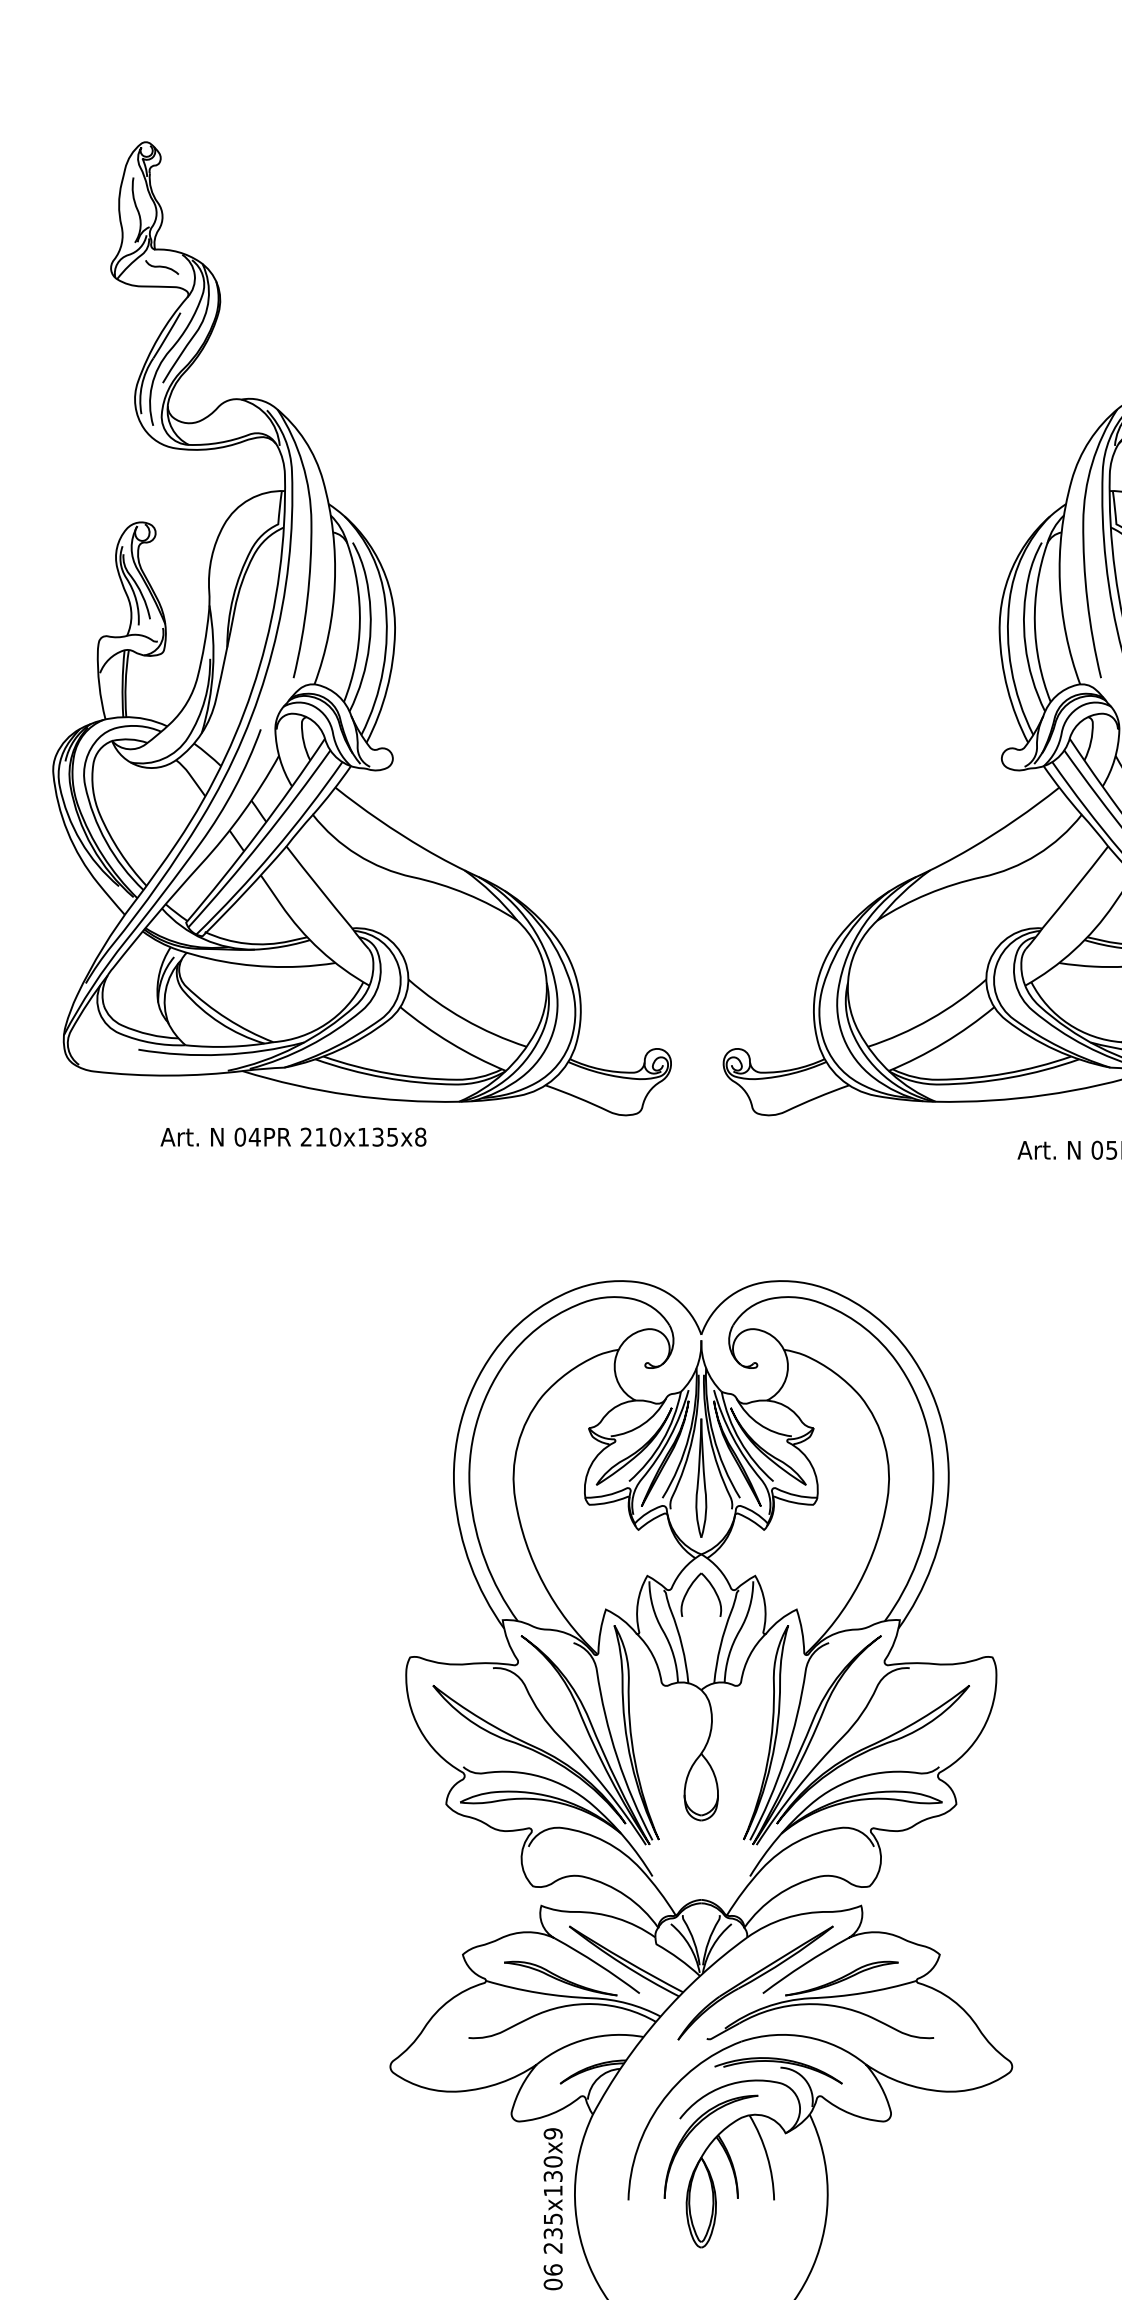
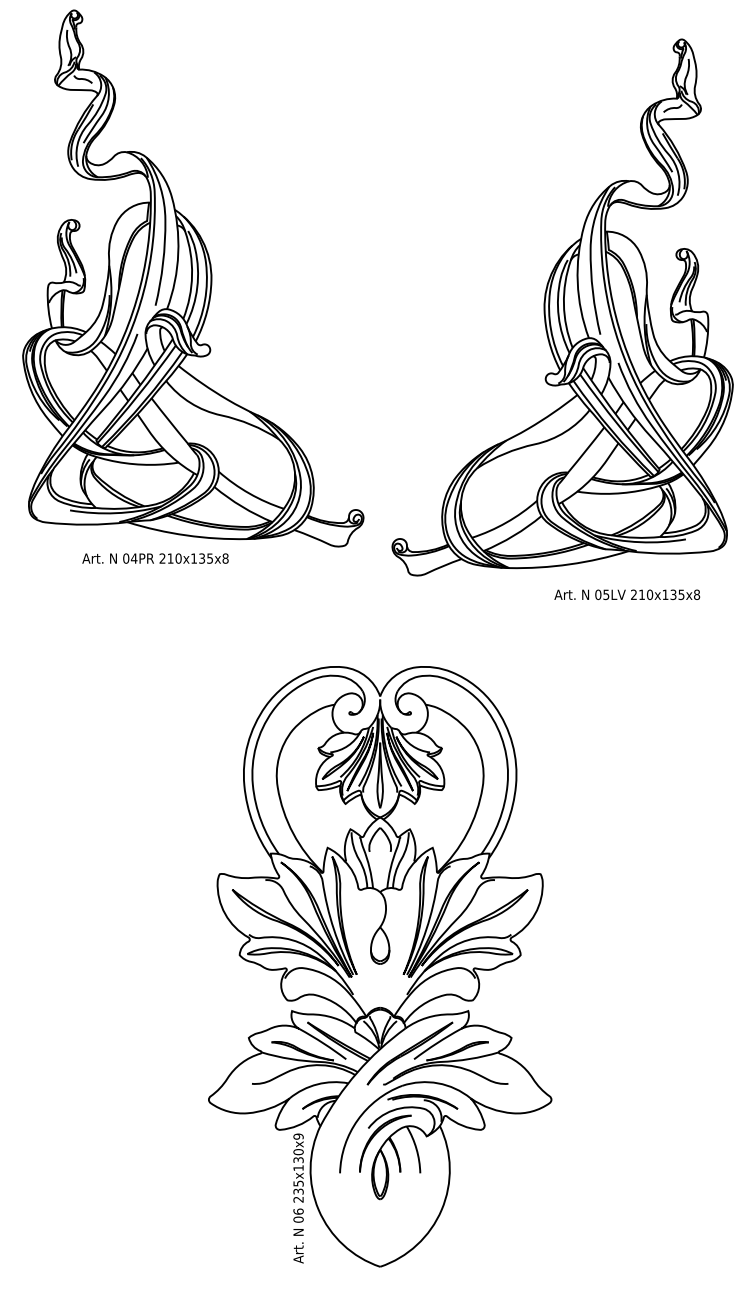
part: (362, 643) -> (193, 286), moved

